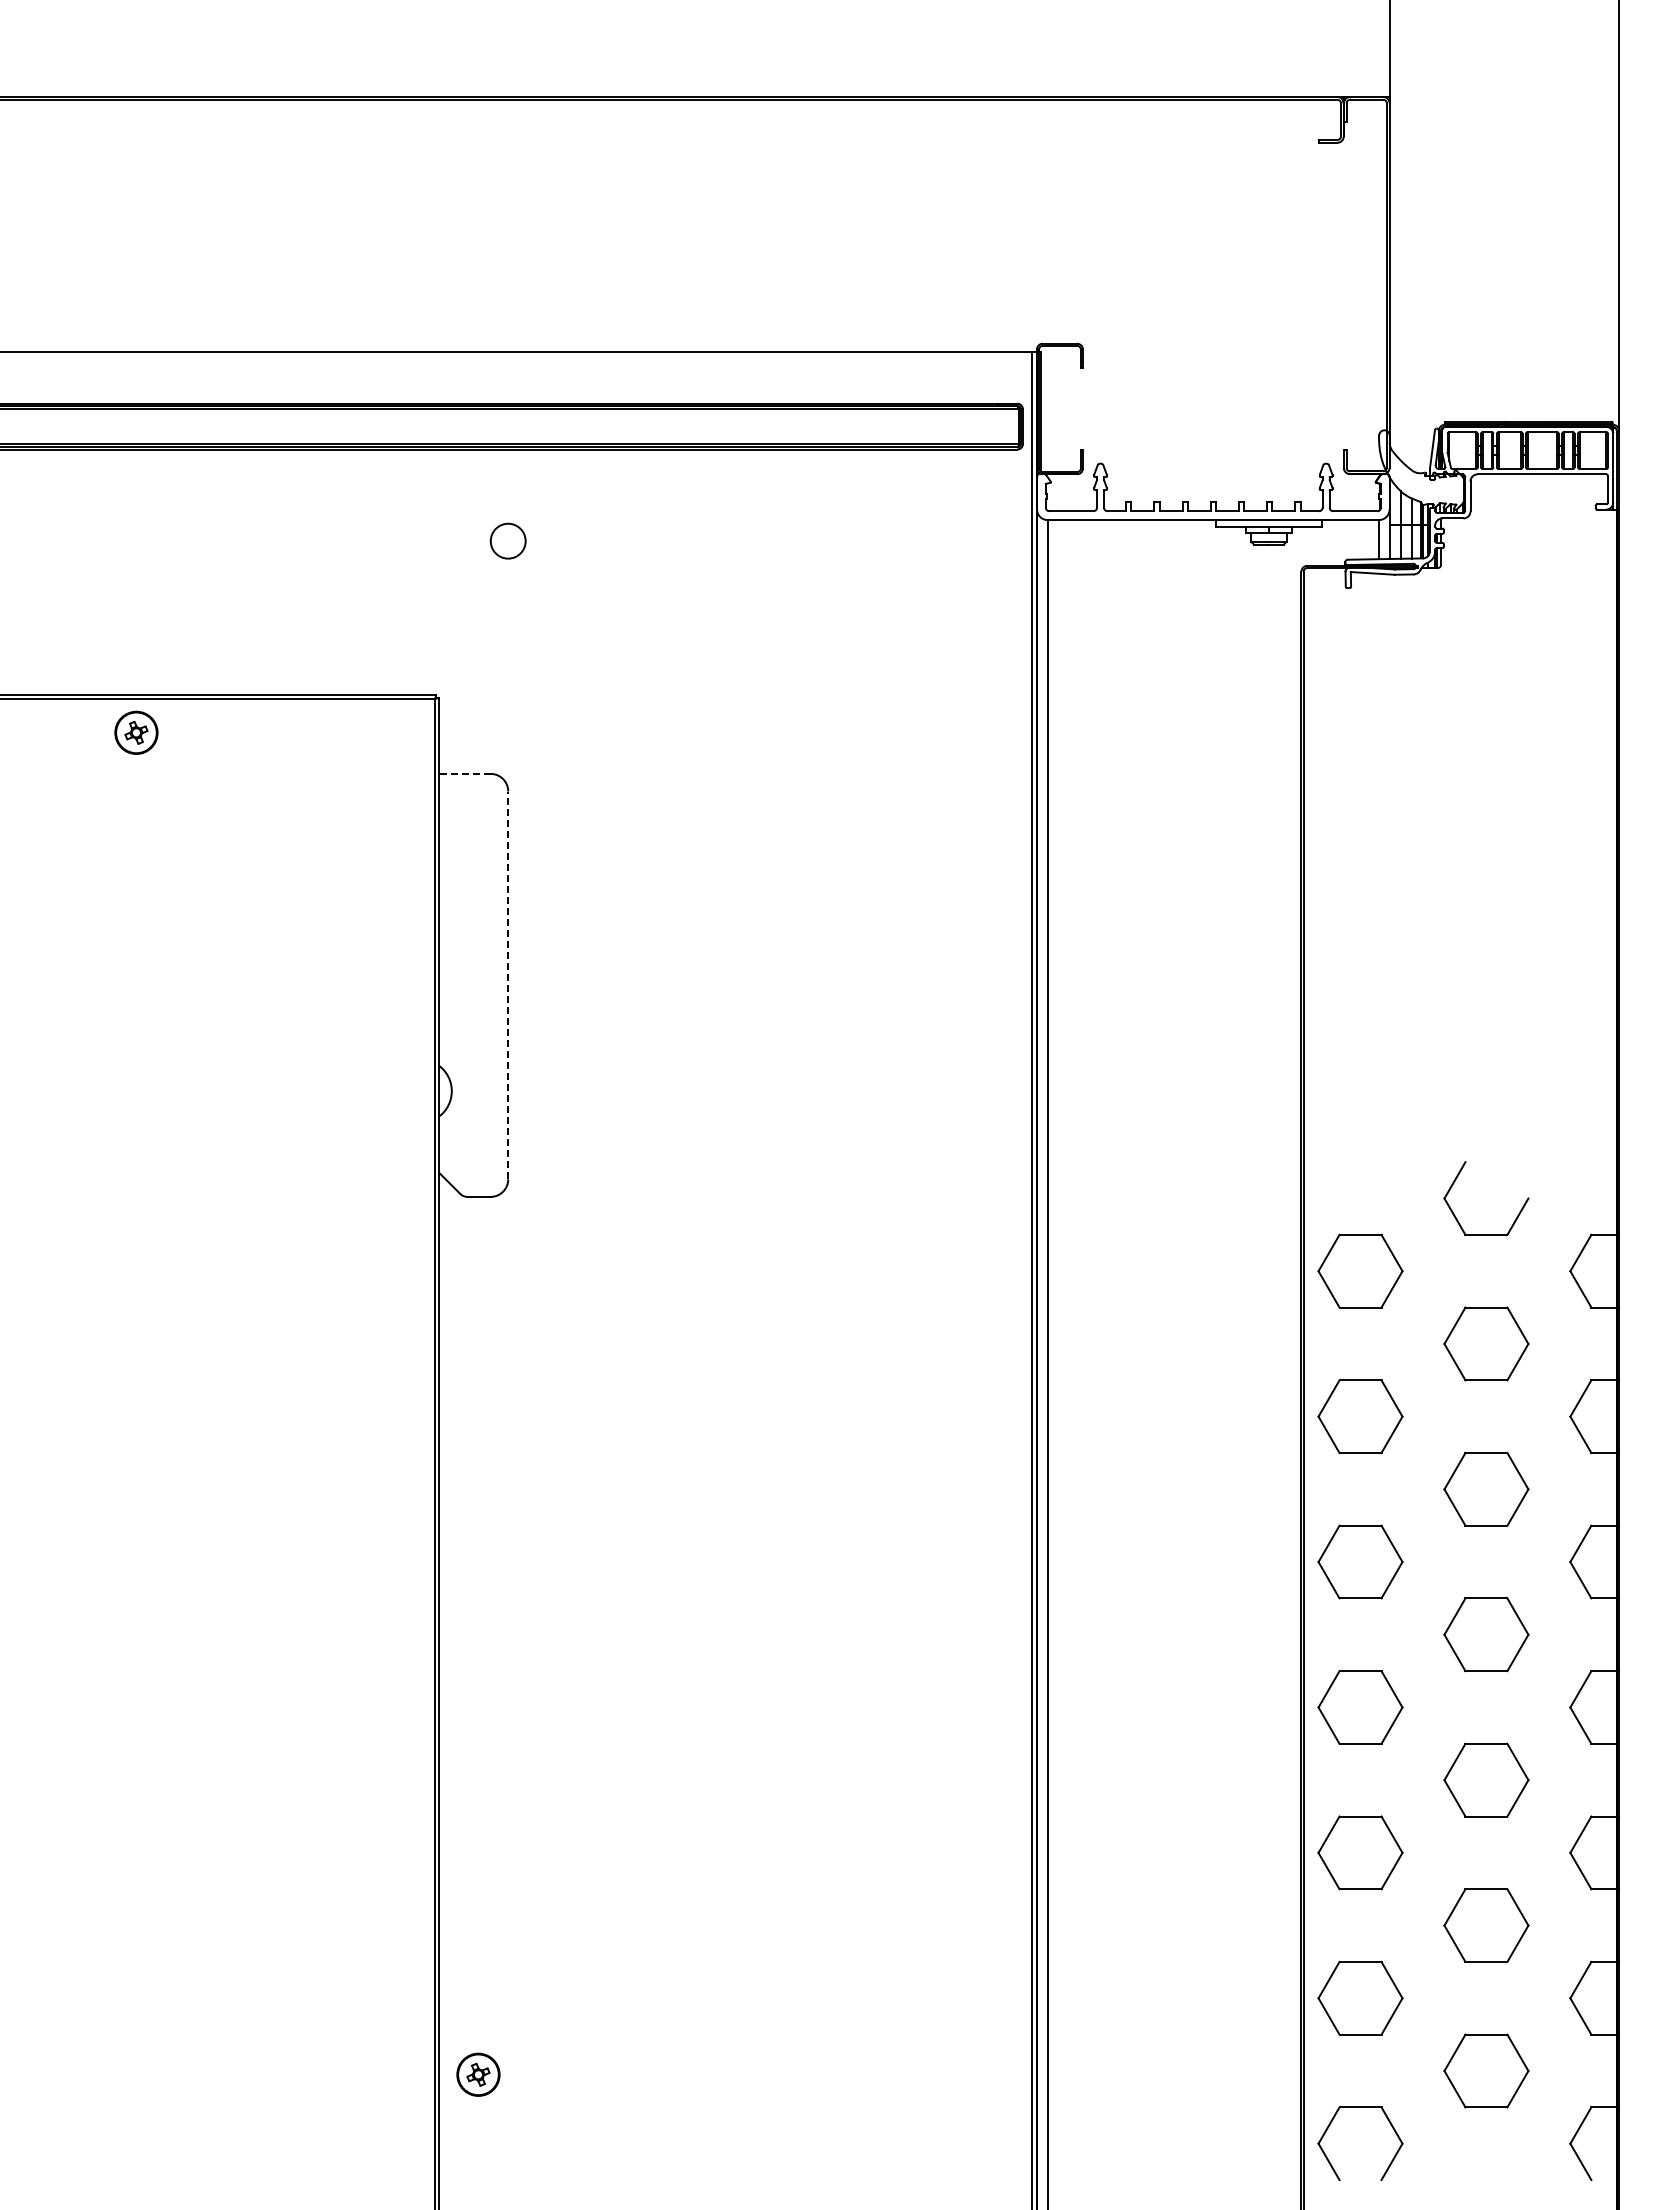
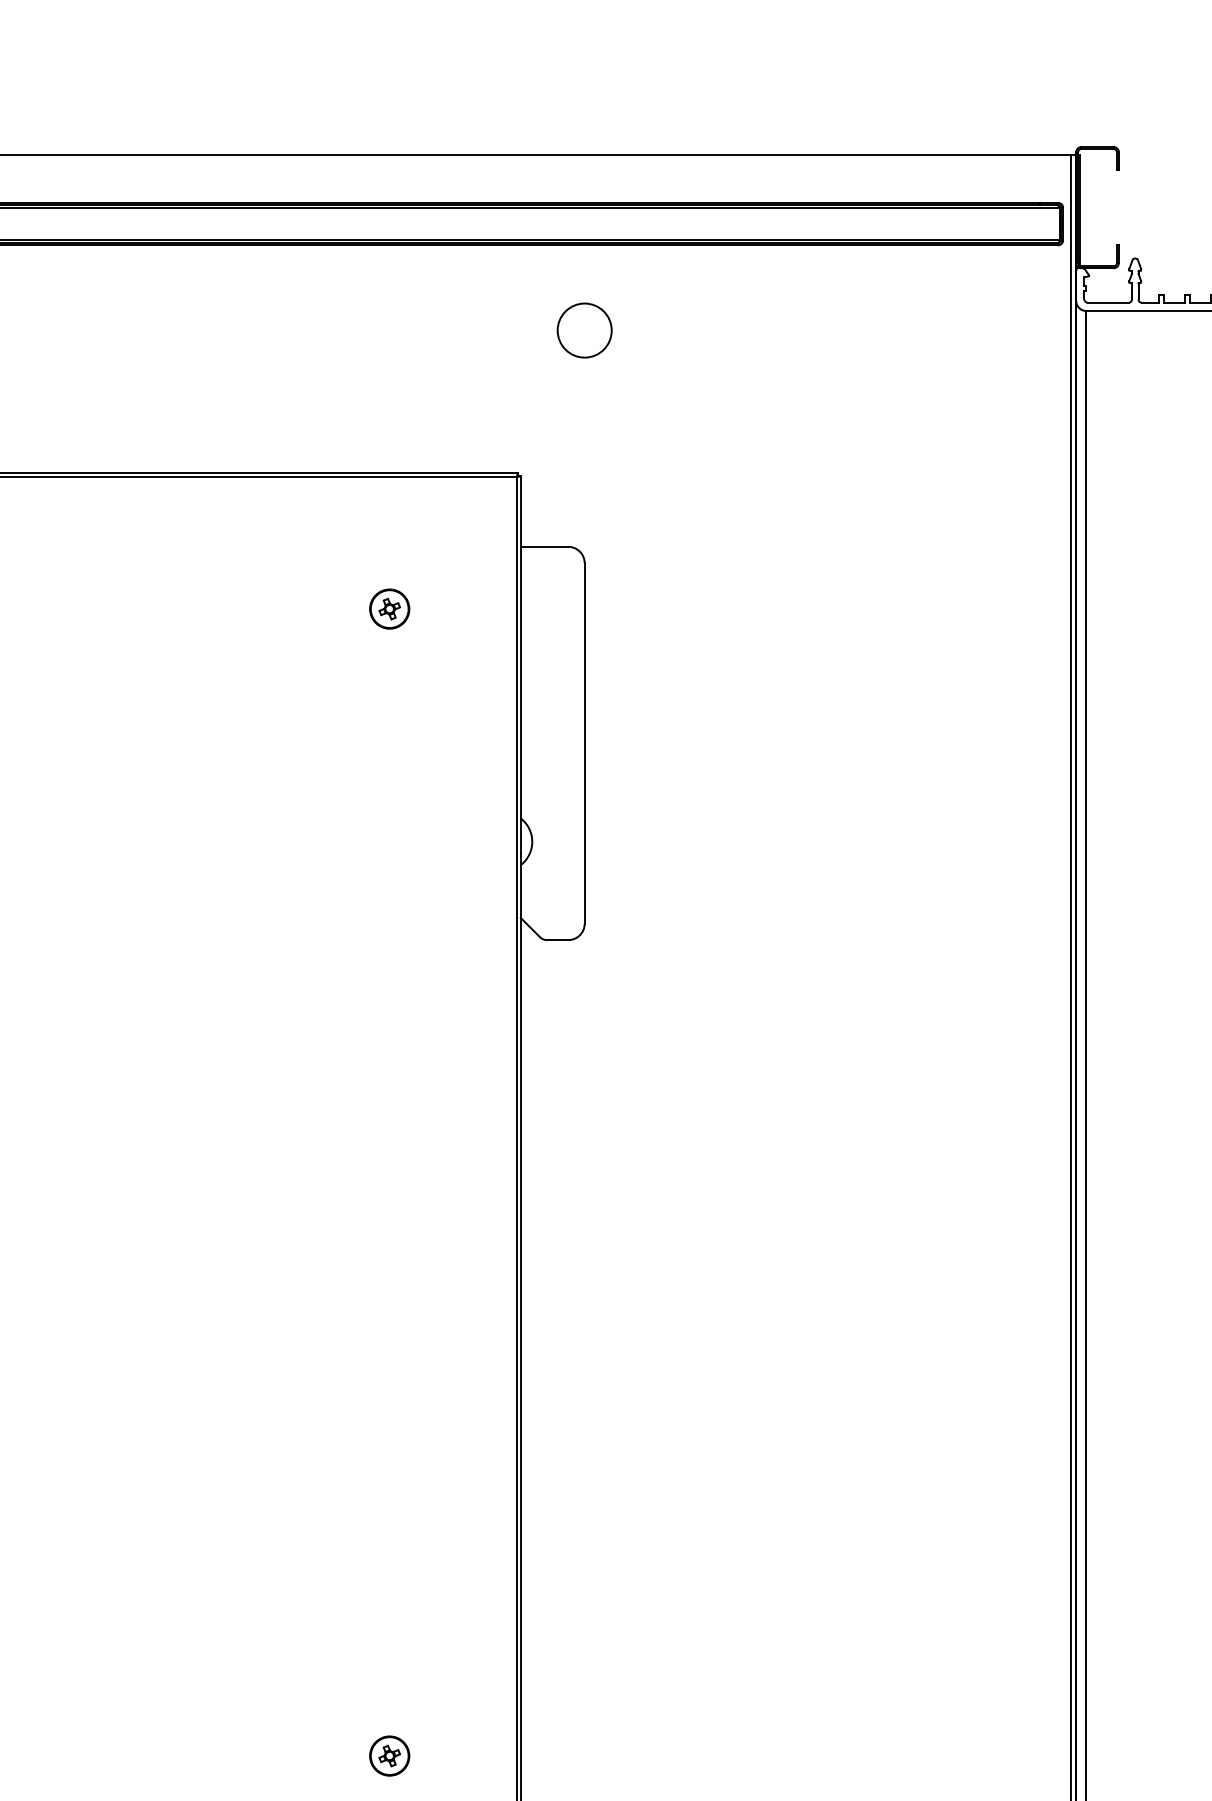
circle: (508, 541) -> (584, 330), size x1.67
part: (136, 732) -> (389, 608), moved
line: (465, 773) -> (544, 546), dashed -> solid
line: (508, 985) -> (584, 743), dashed -> solid
part: (478, 2074) -> (389, 1755), moved

